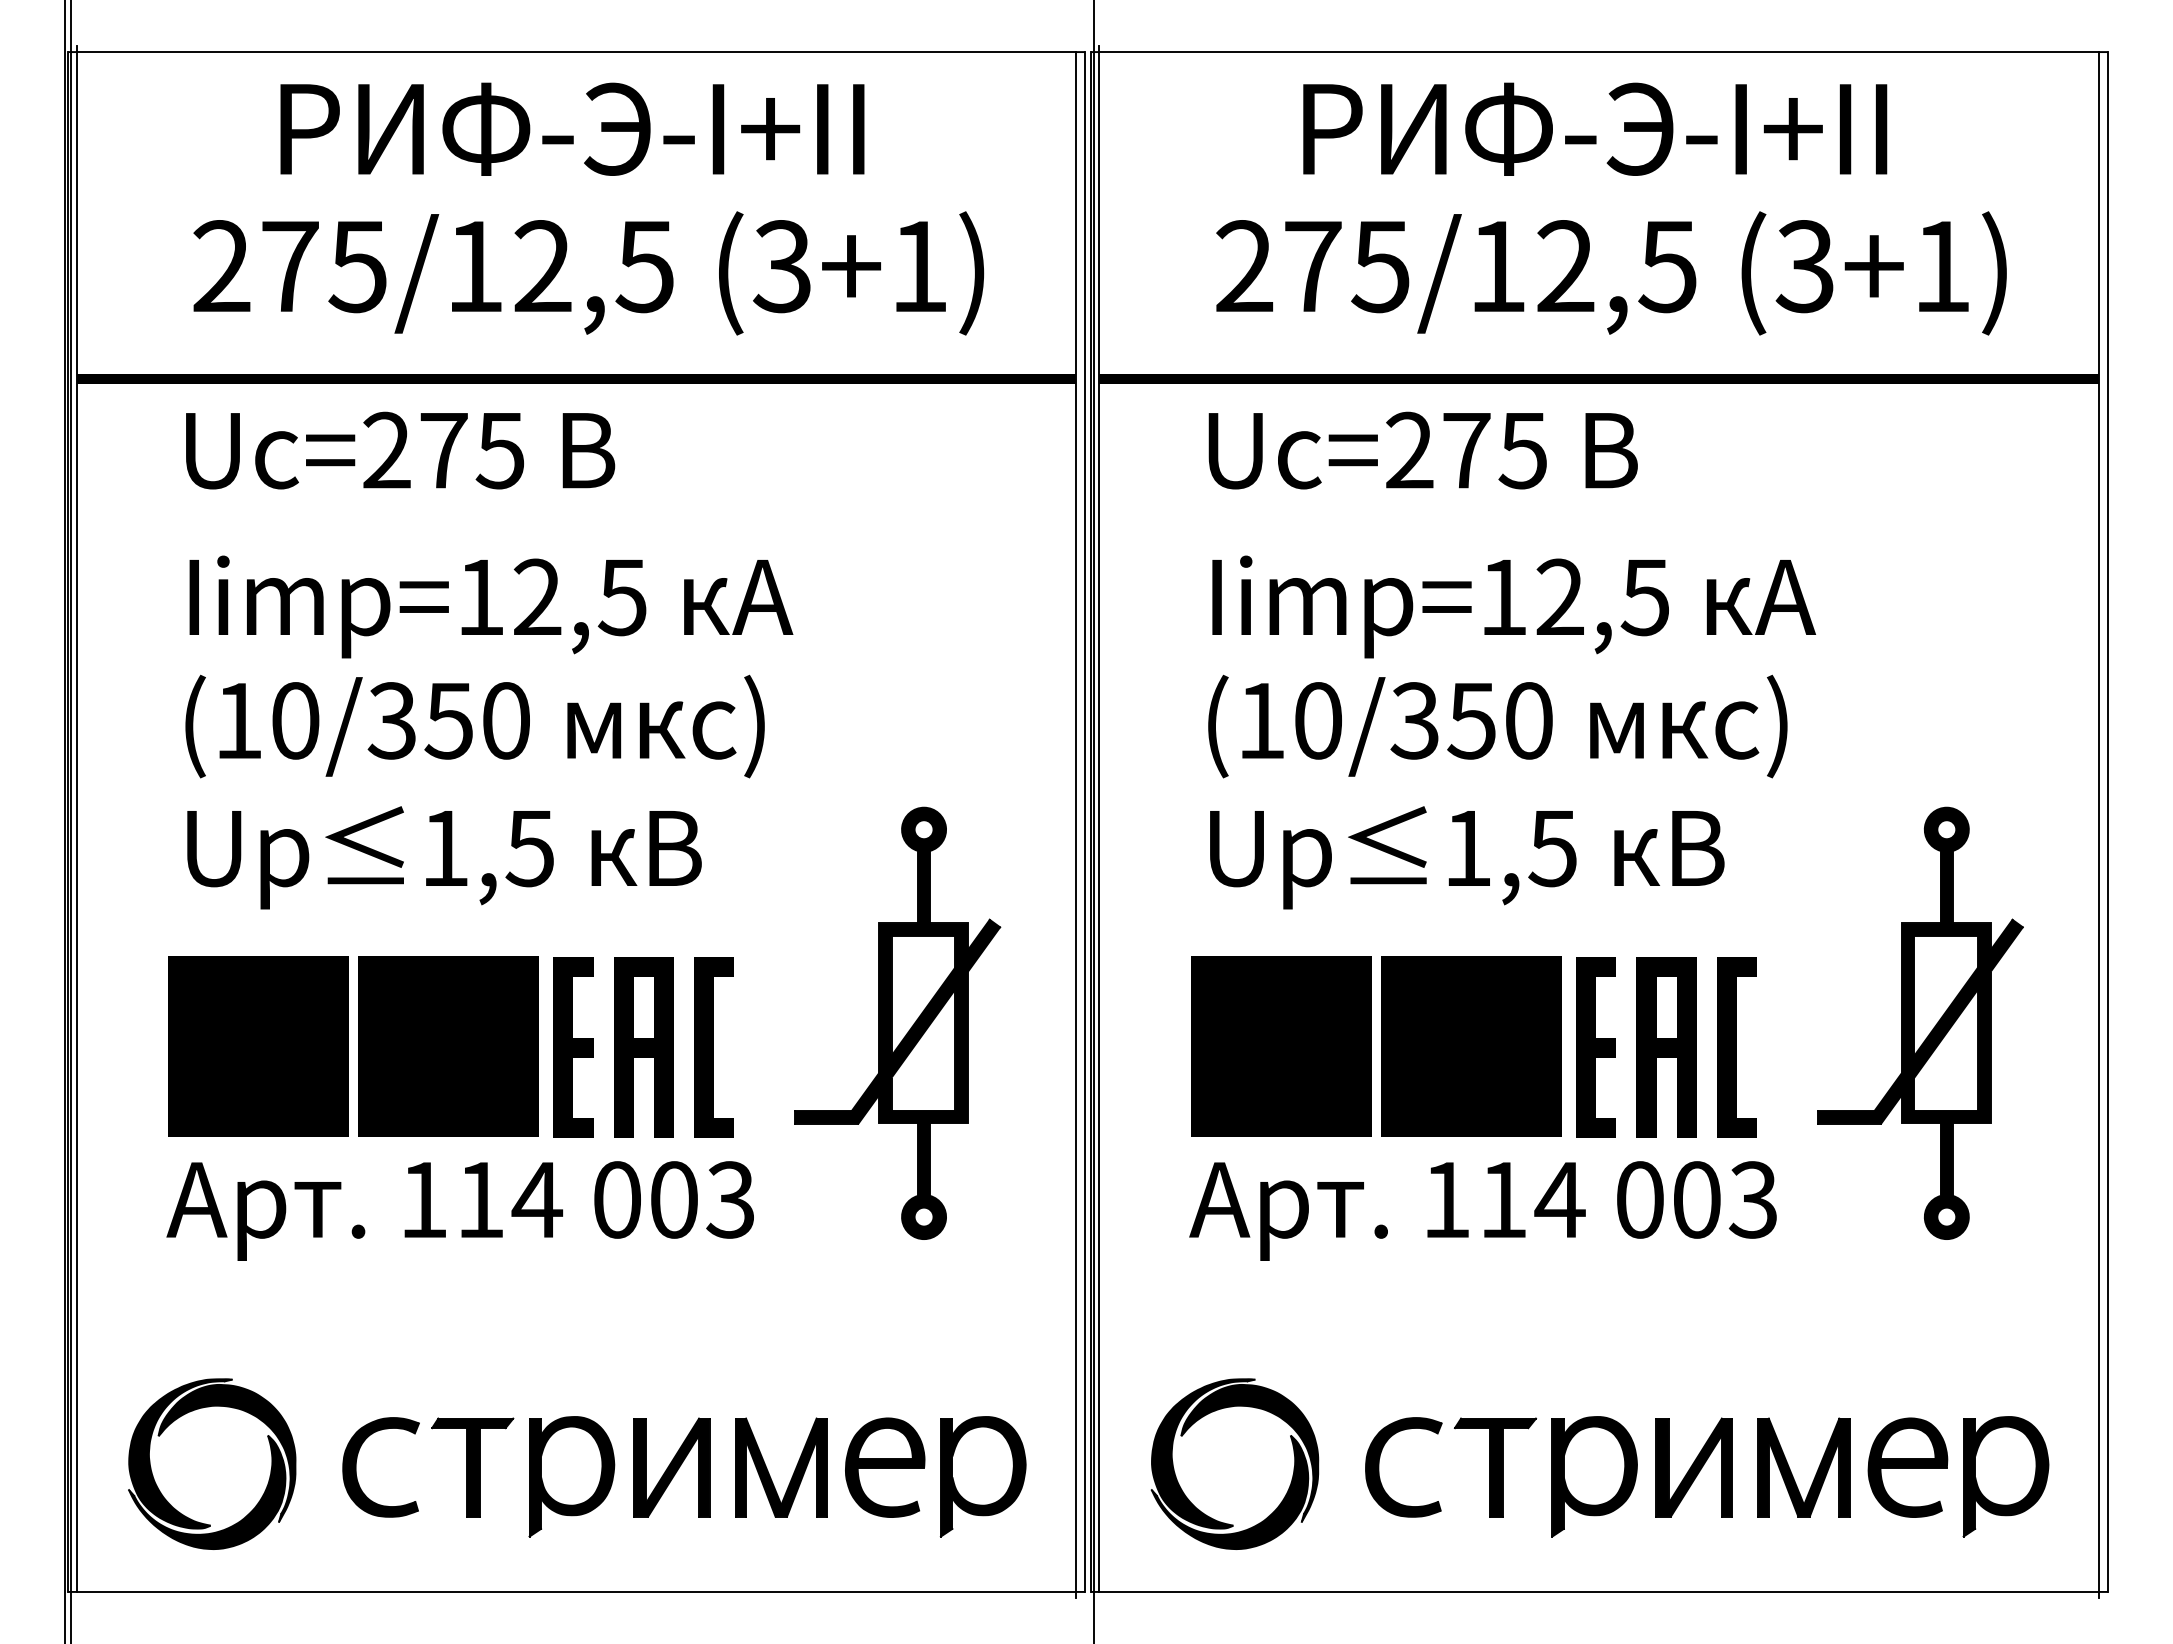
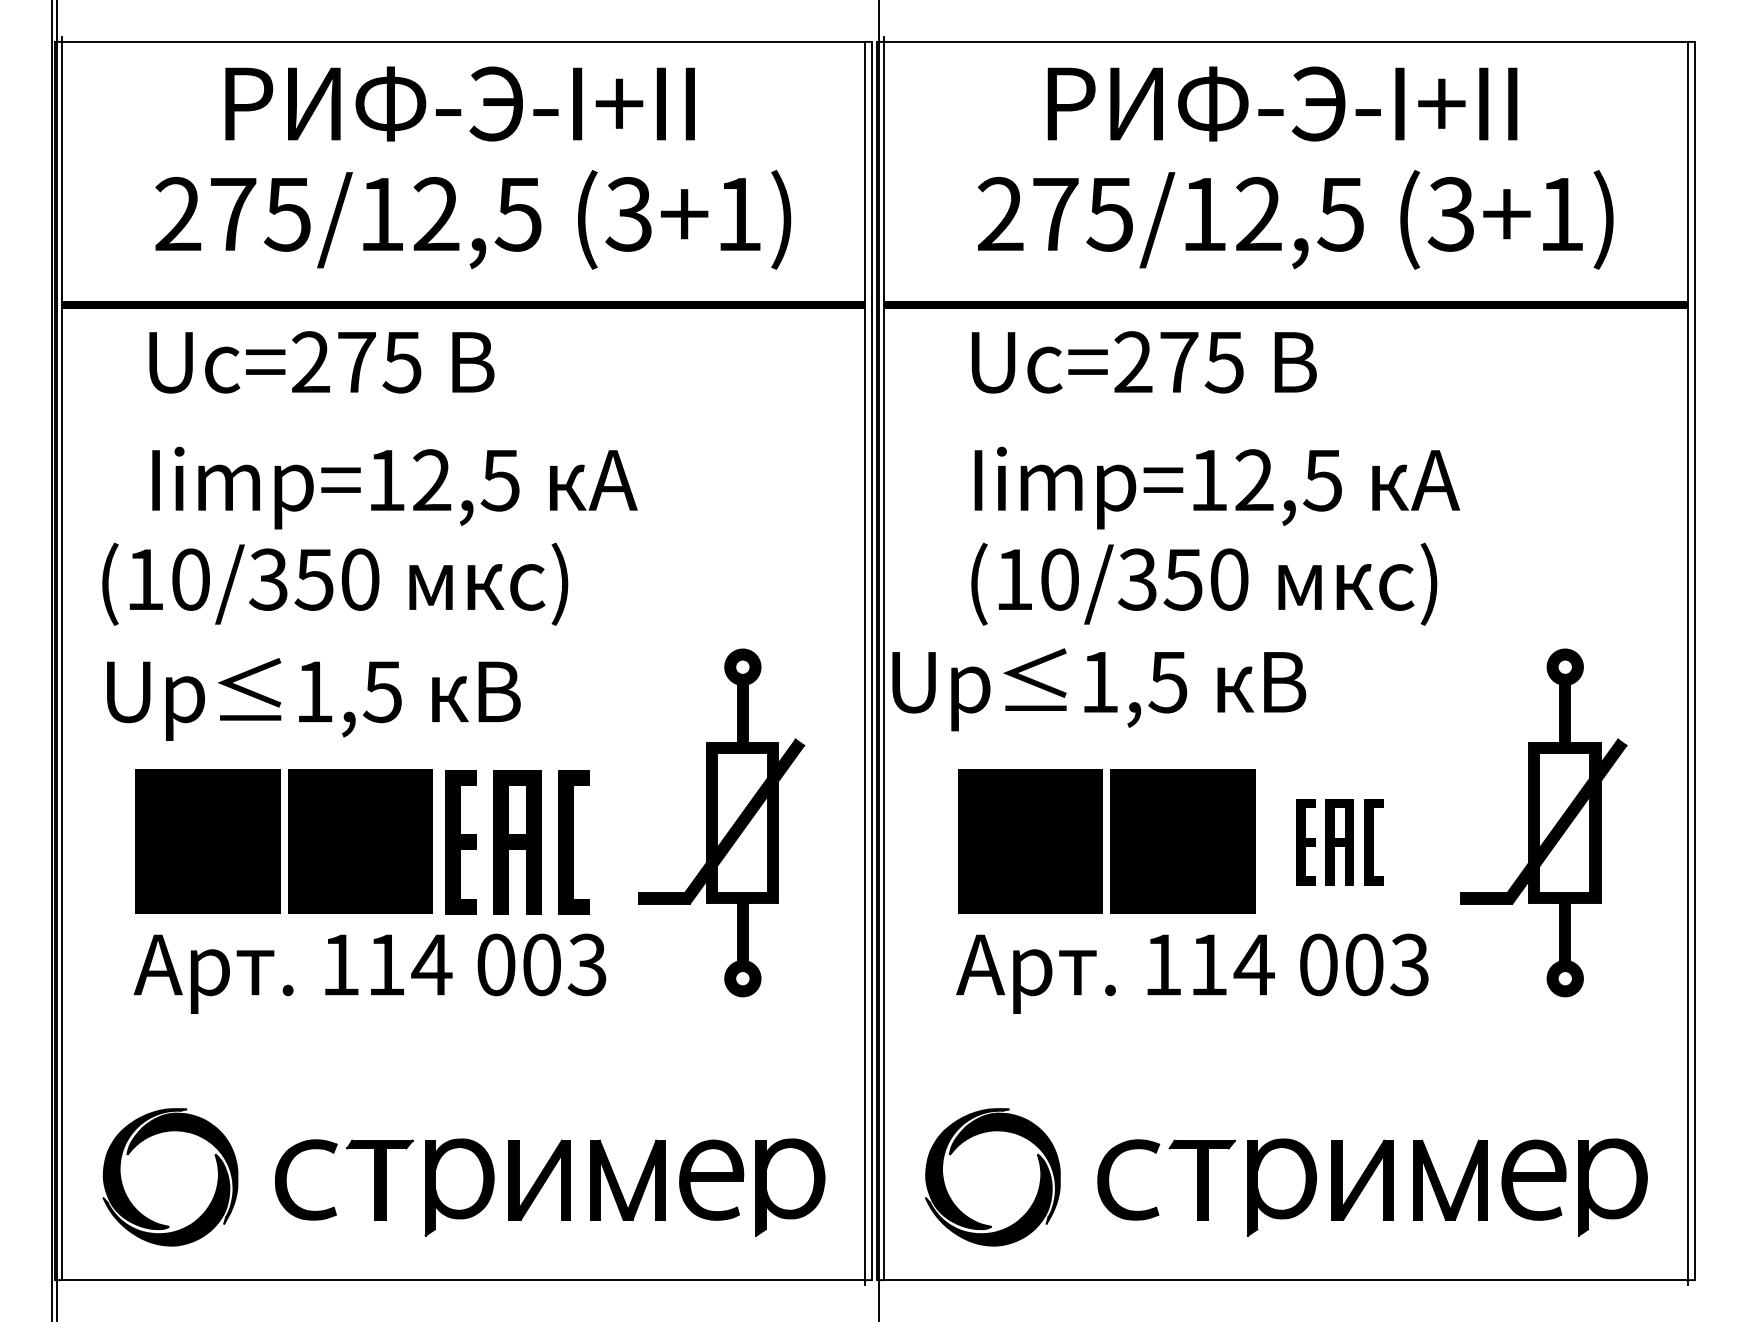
text: (474, 726) -> (334, 584), moved
text: (444, 857) -> (313, 699), moved
text: (1467, 857) -> (1099, 689), moved
part: (1666, 1047) -> (1339, 842), size x0.6

